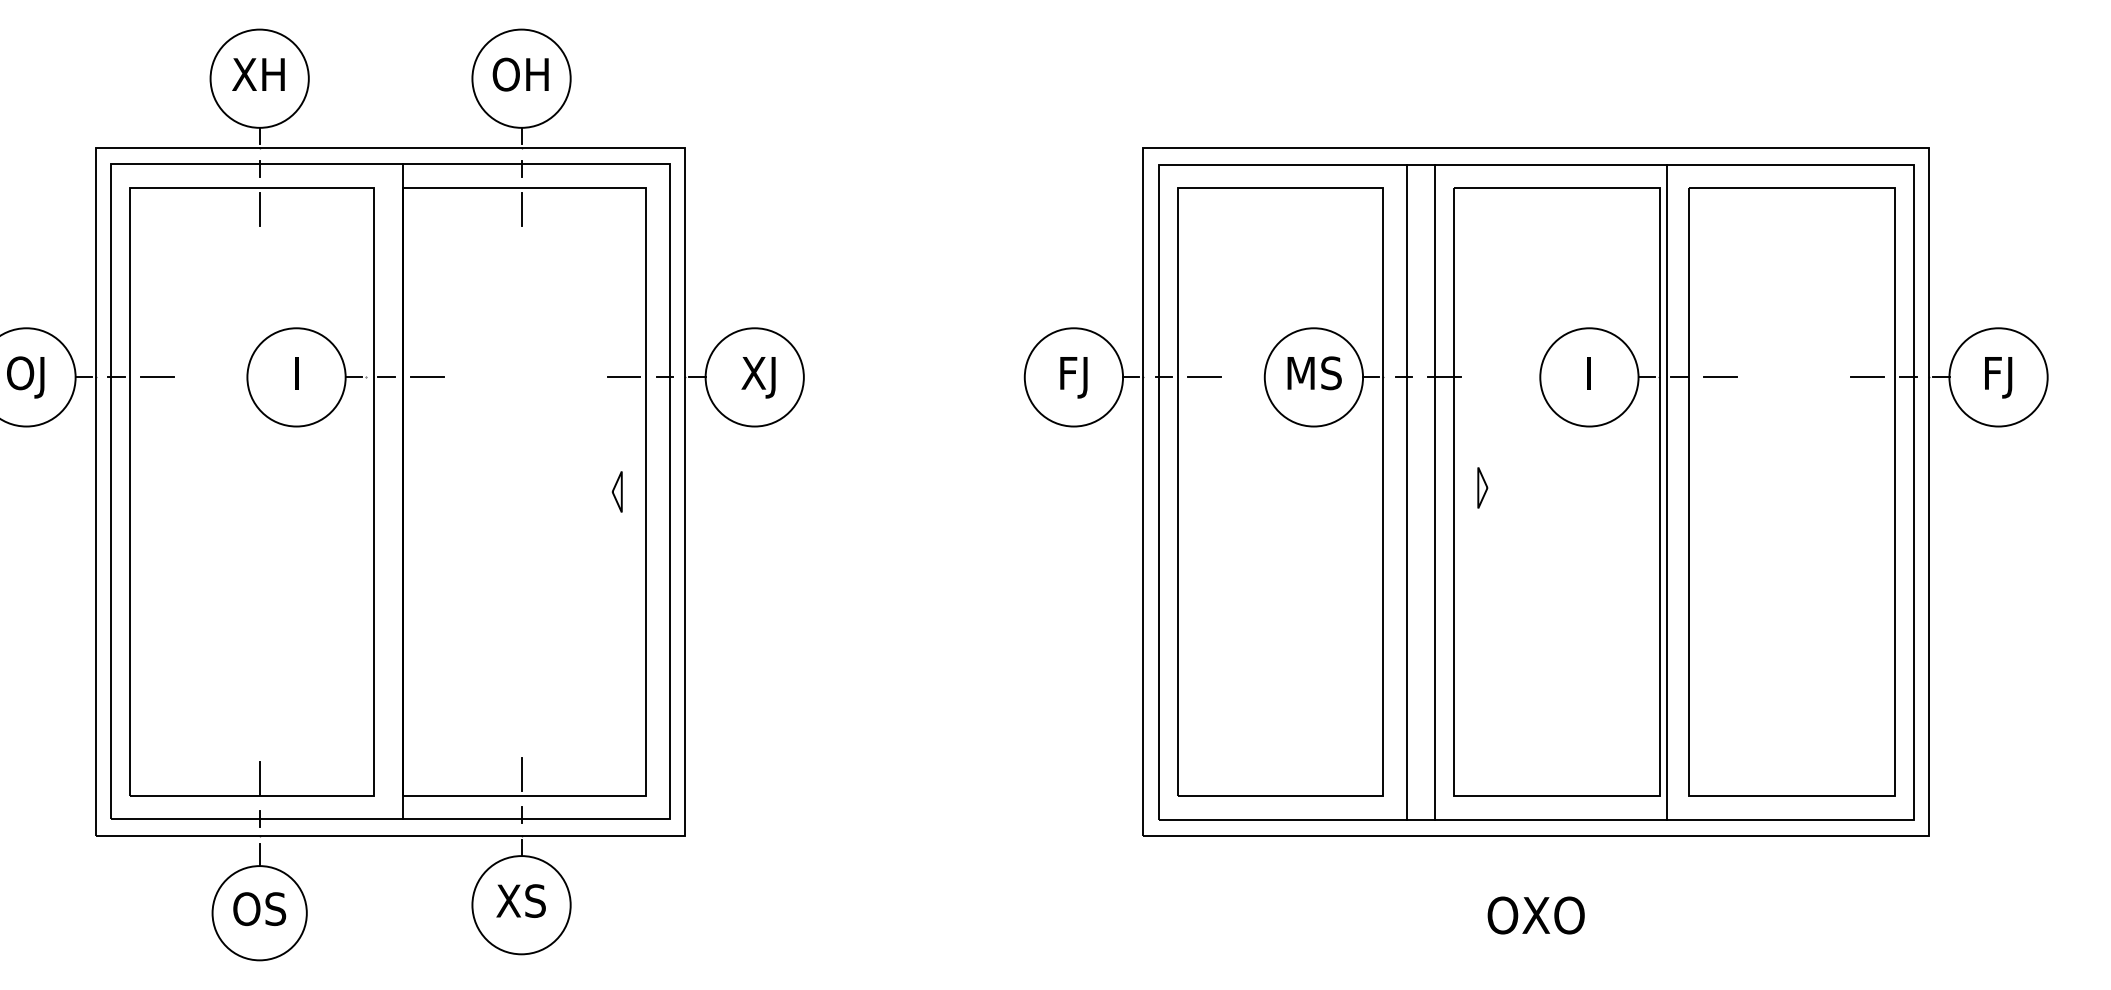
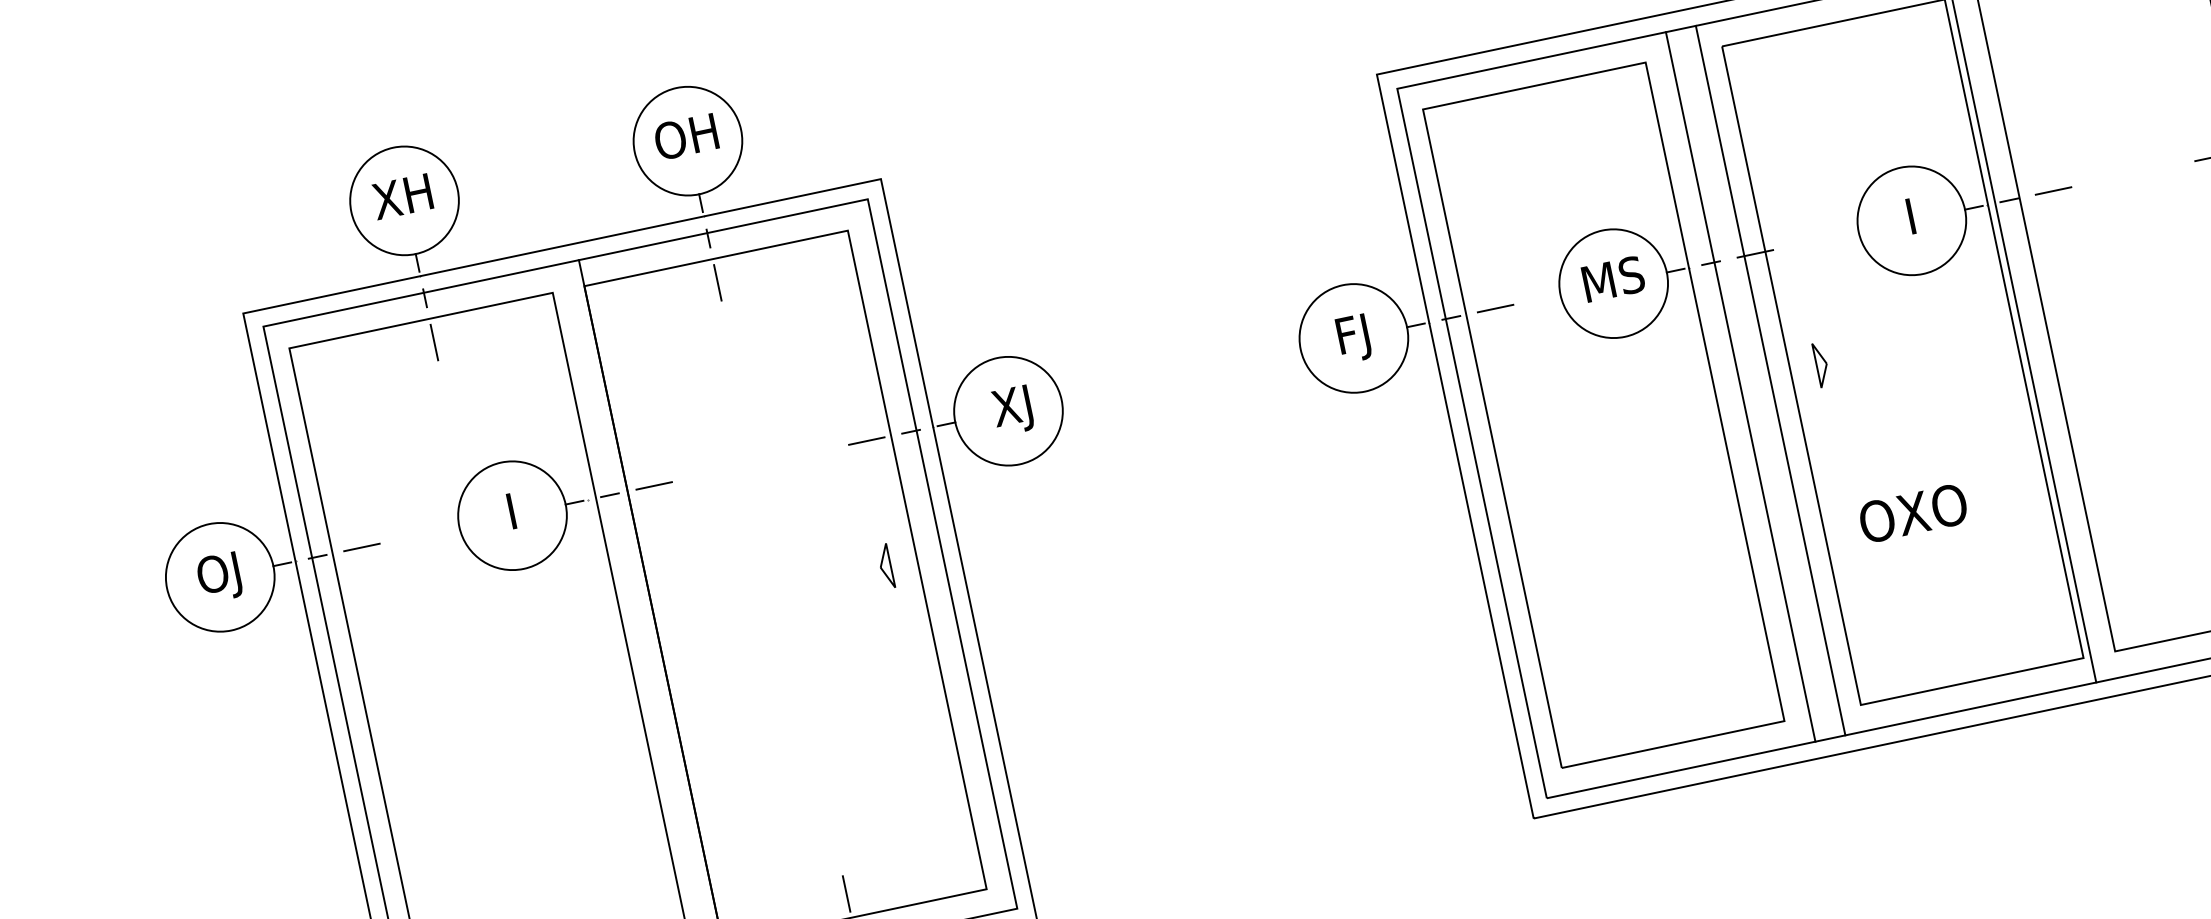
text: (1535, 915) -> (1912, 513), moved

